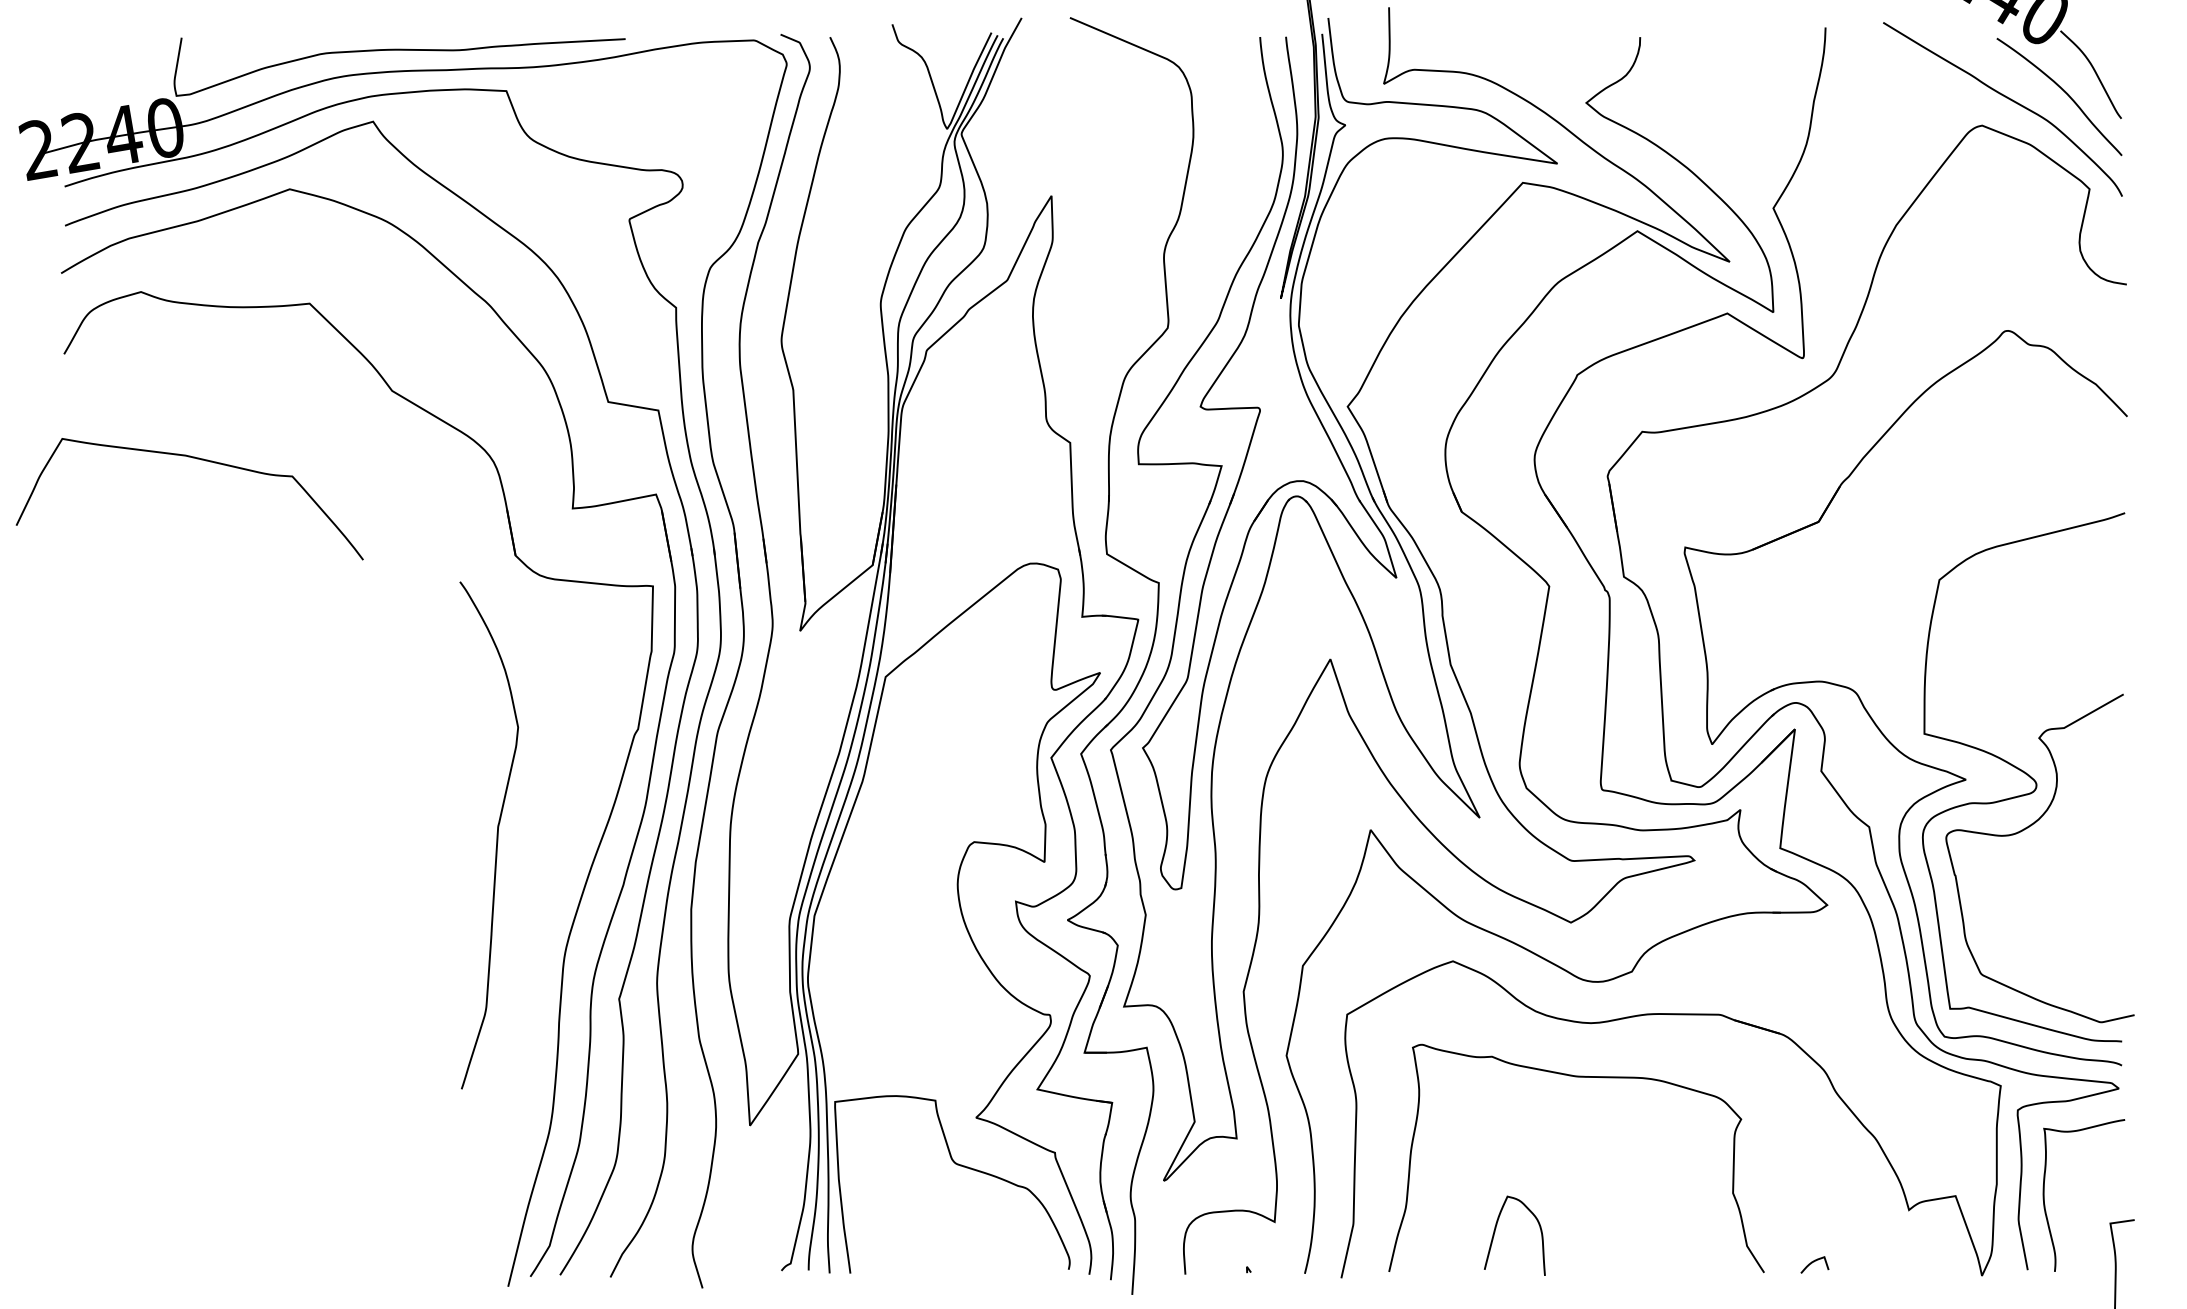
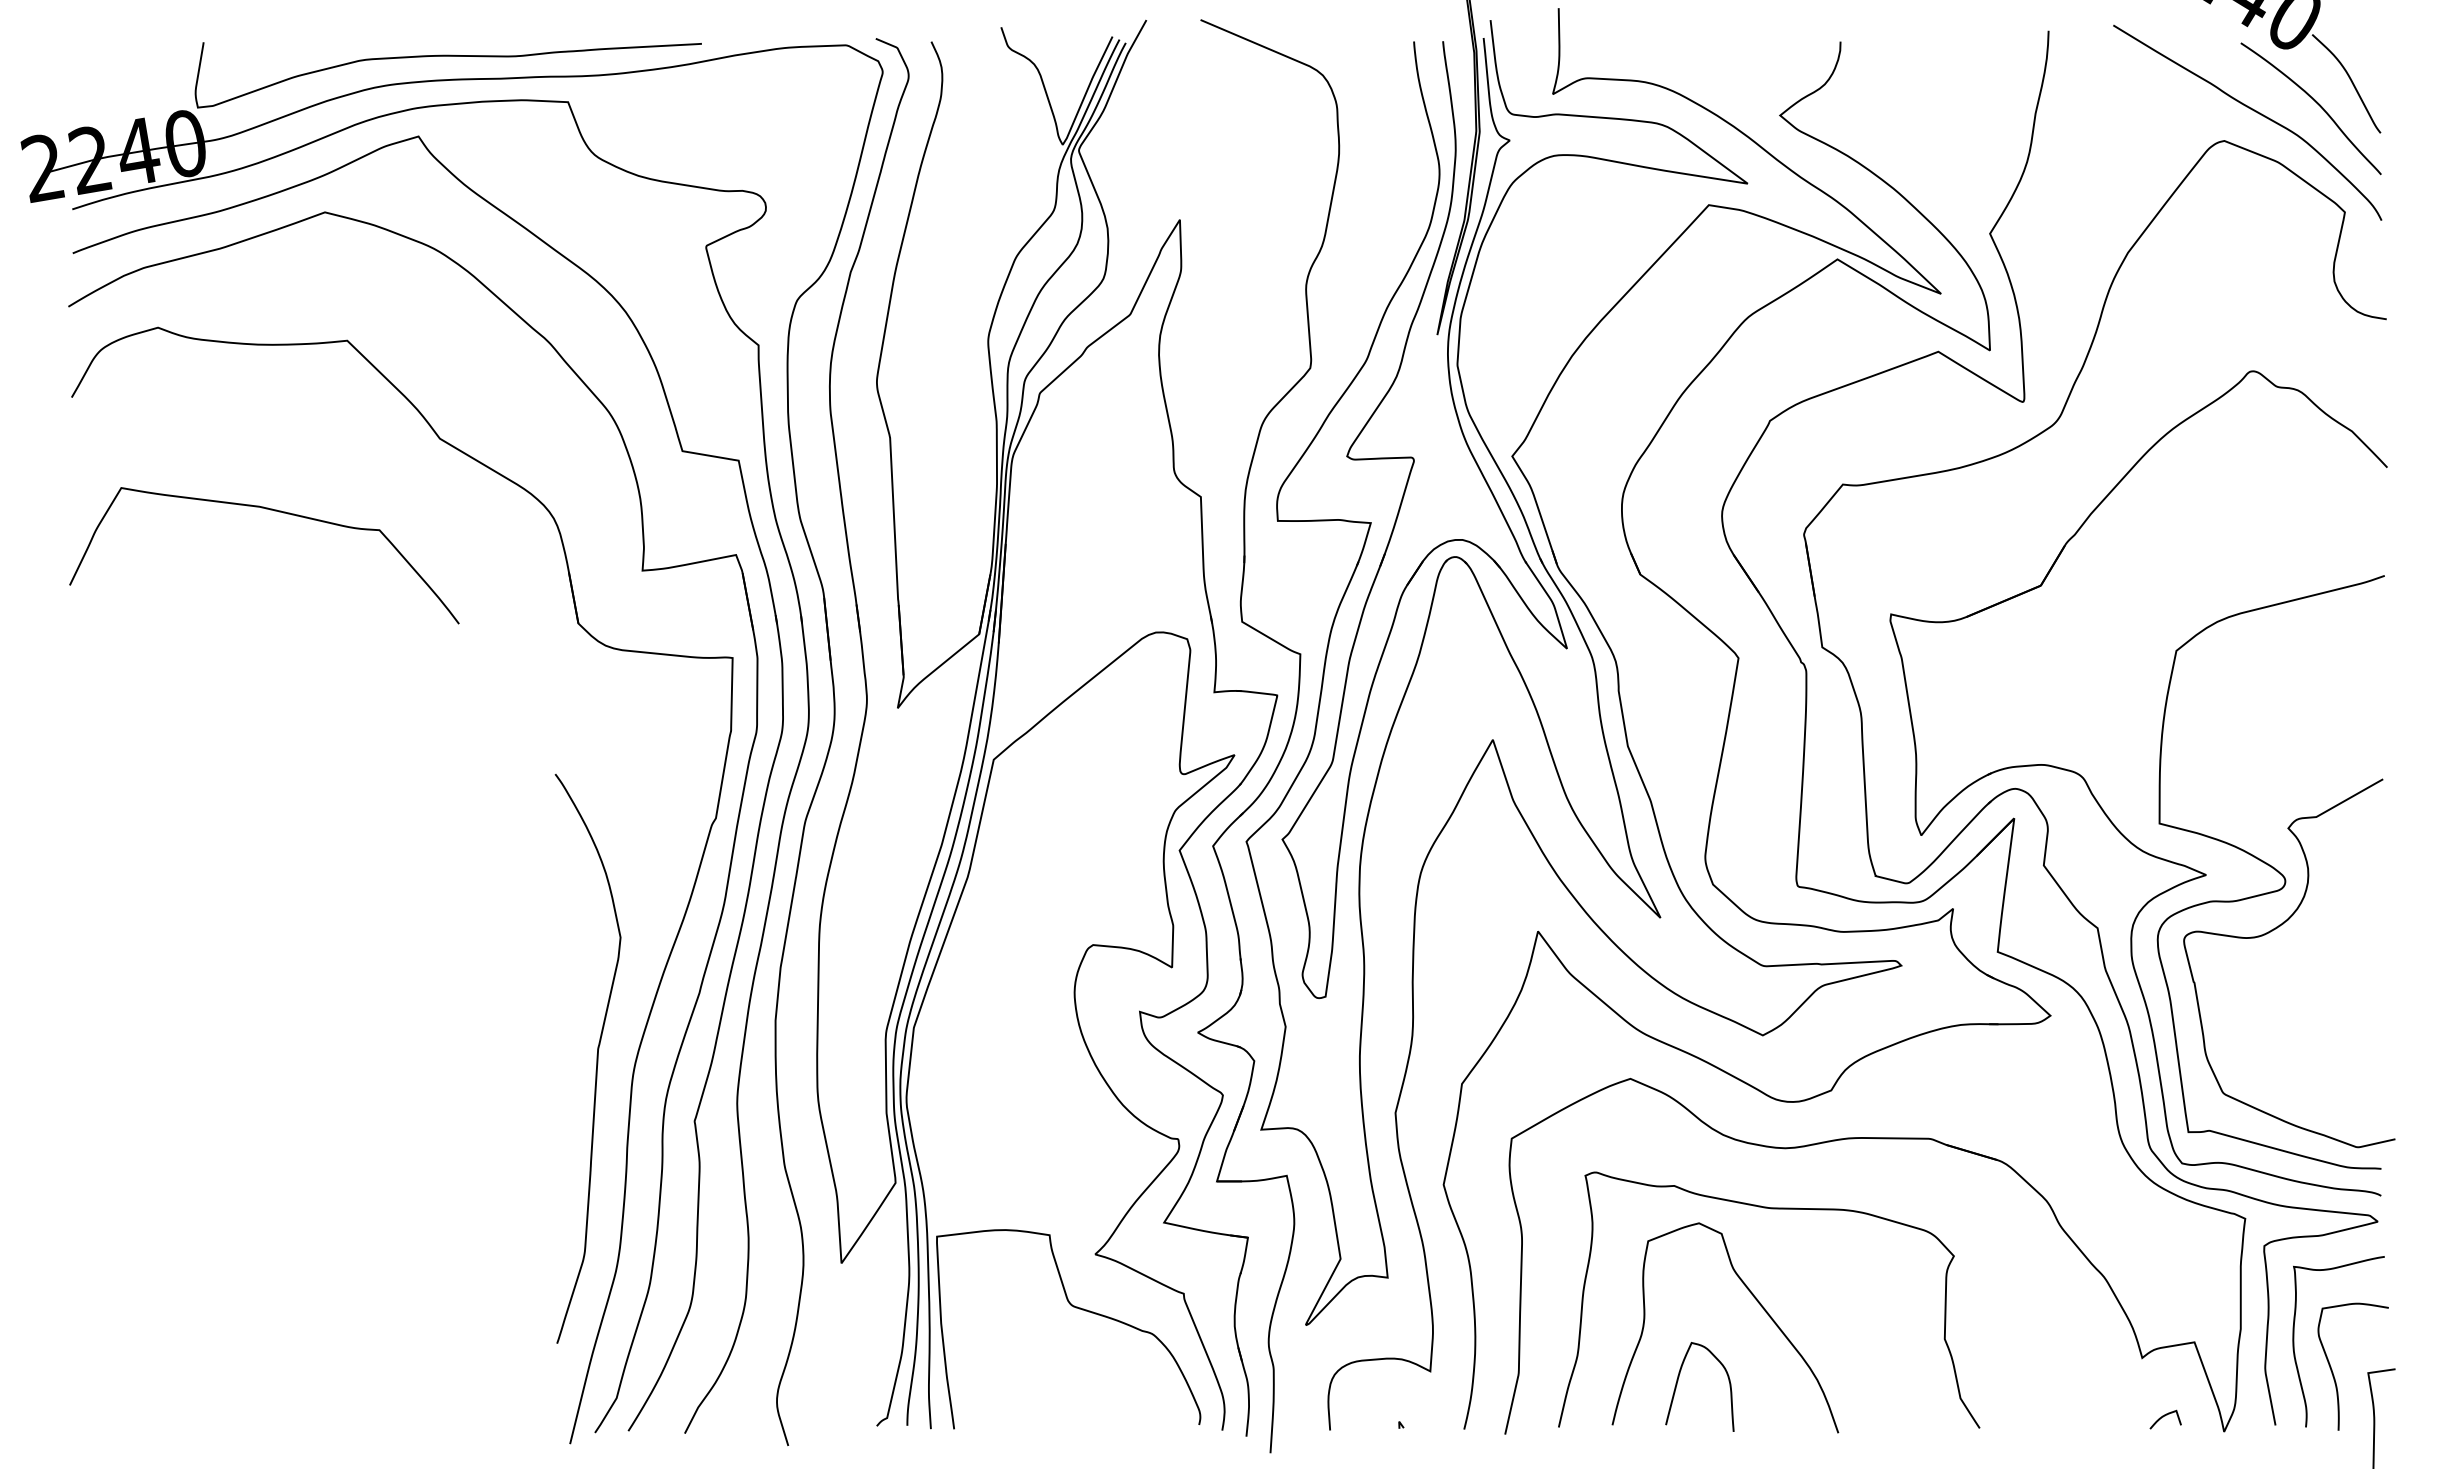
curve: (197, 459) -> (273, 511), moved
curve: (496, 835) -> (596, 1058), moved
curve: (1567, 1162) -> (1758, 1304), added
curve: (2079, 1222) -> (2333, 1371), added
curve: (1814, 1262) -> (2165, 1416), moved

